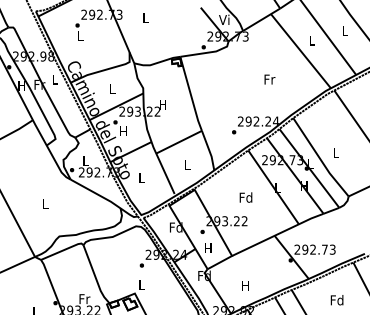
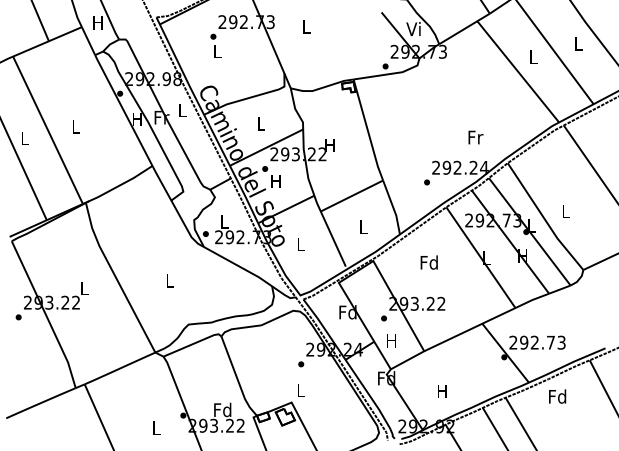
text: (269, 79) -> (475, 137), moved
text: (245, 197) -> (428, 262), moved
text: (84, 298) -> (222, 409), Fr -> Fd
text: (337, 300) -> (557, 396), moved

